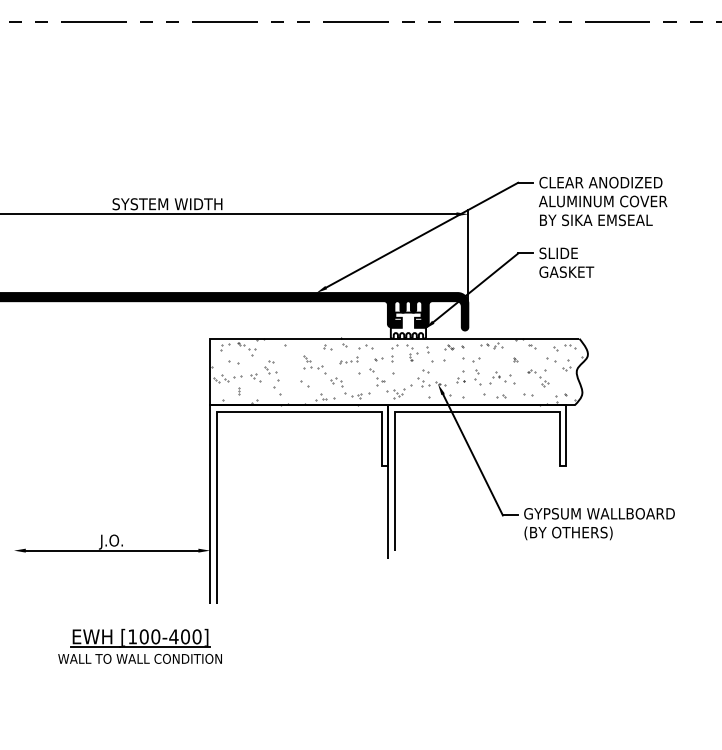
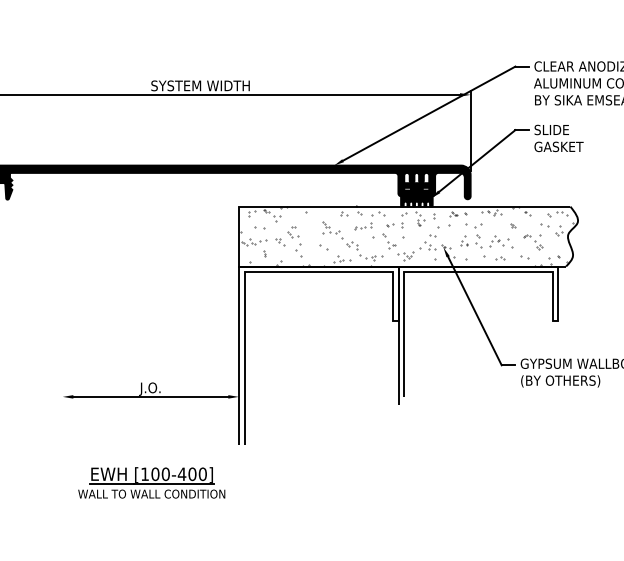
fill: (408, 325) -> (416, 194), added
part: (139, 645) -> (151, 482), moved

